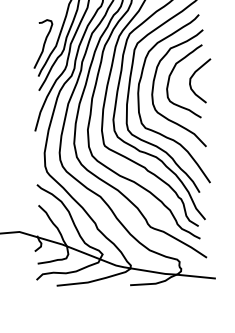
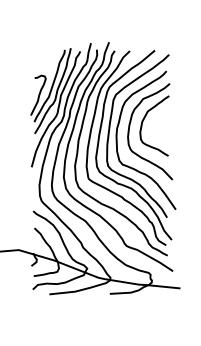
curve: (195, 74) -> (163, 120), removed

